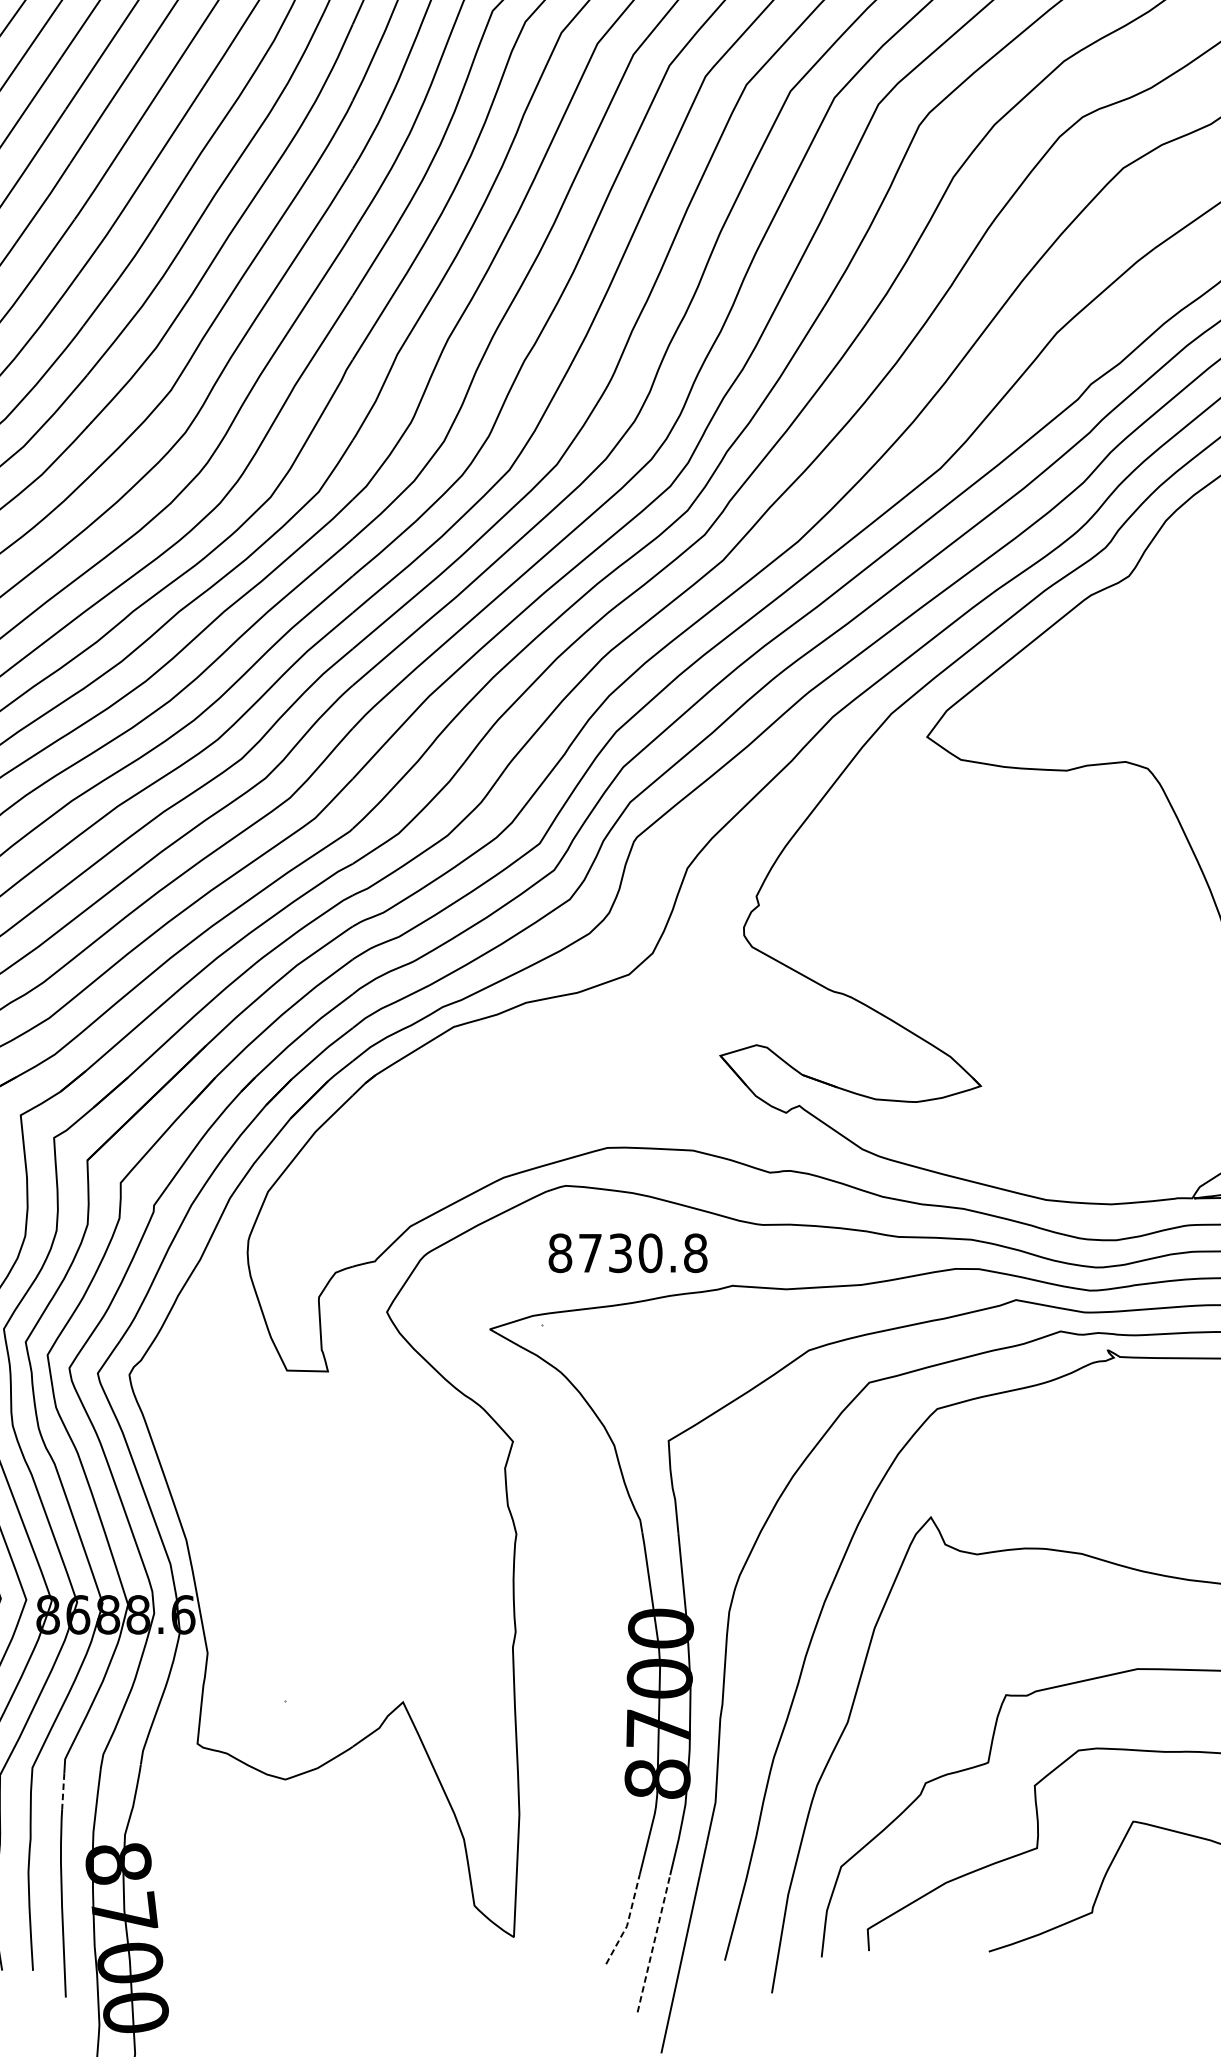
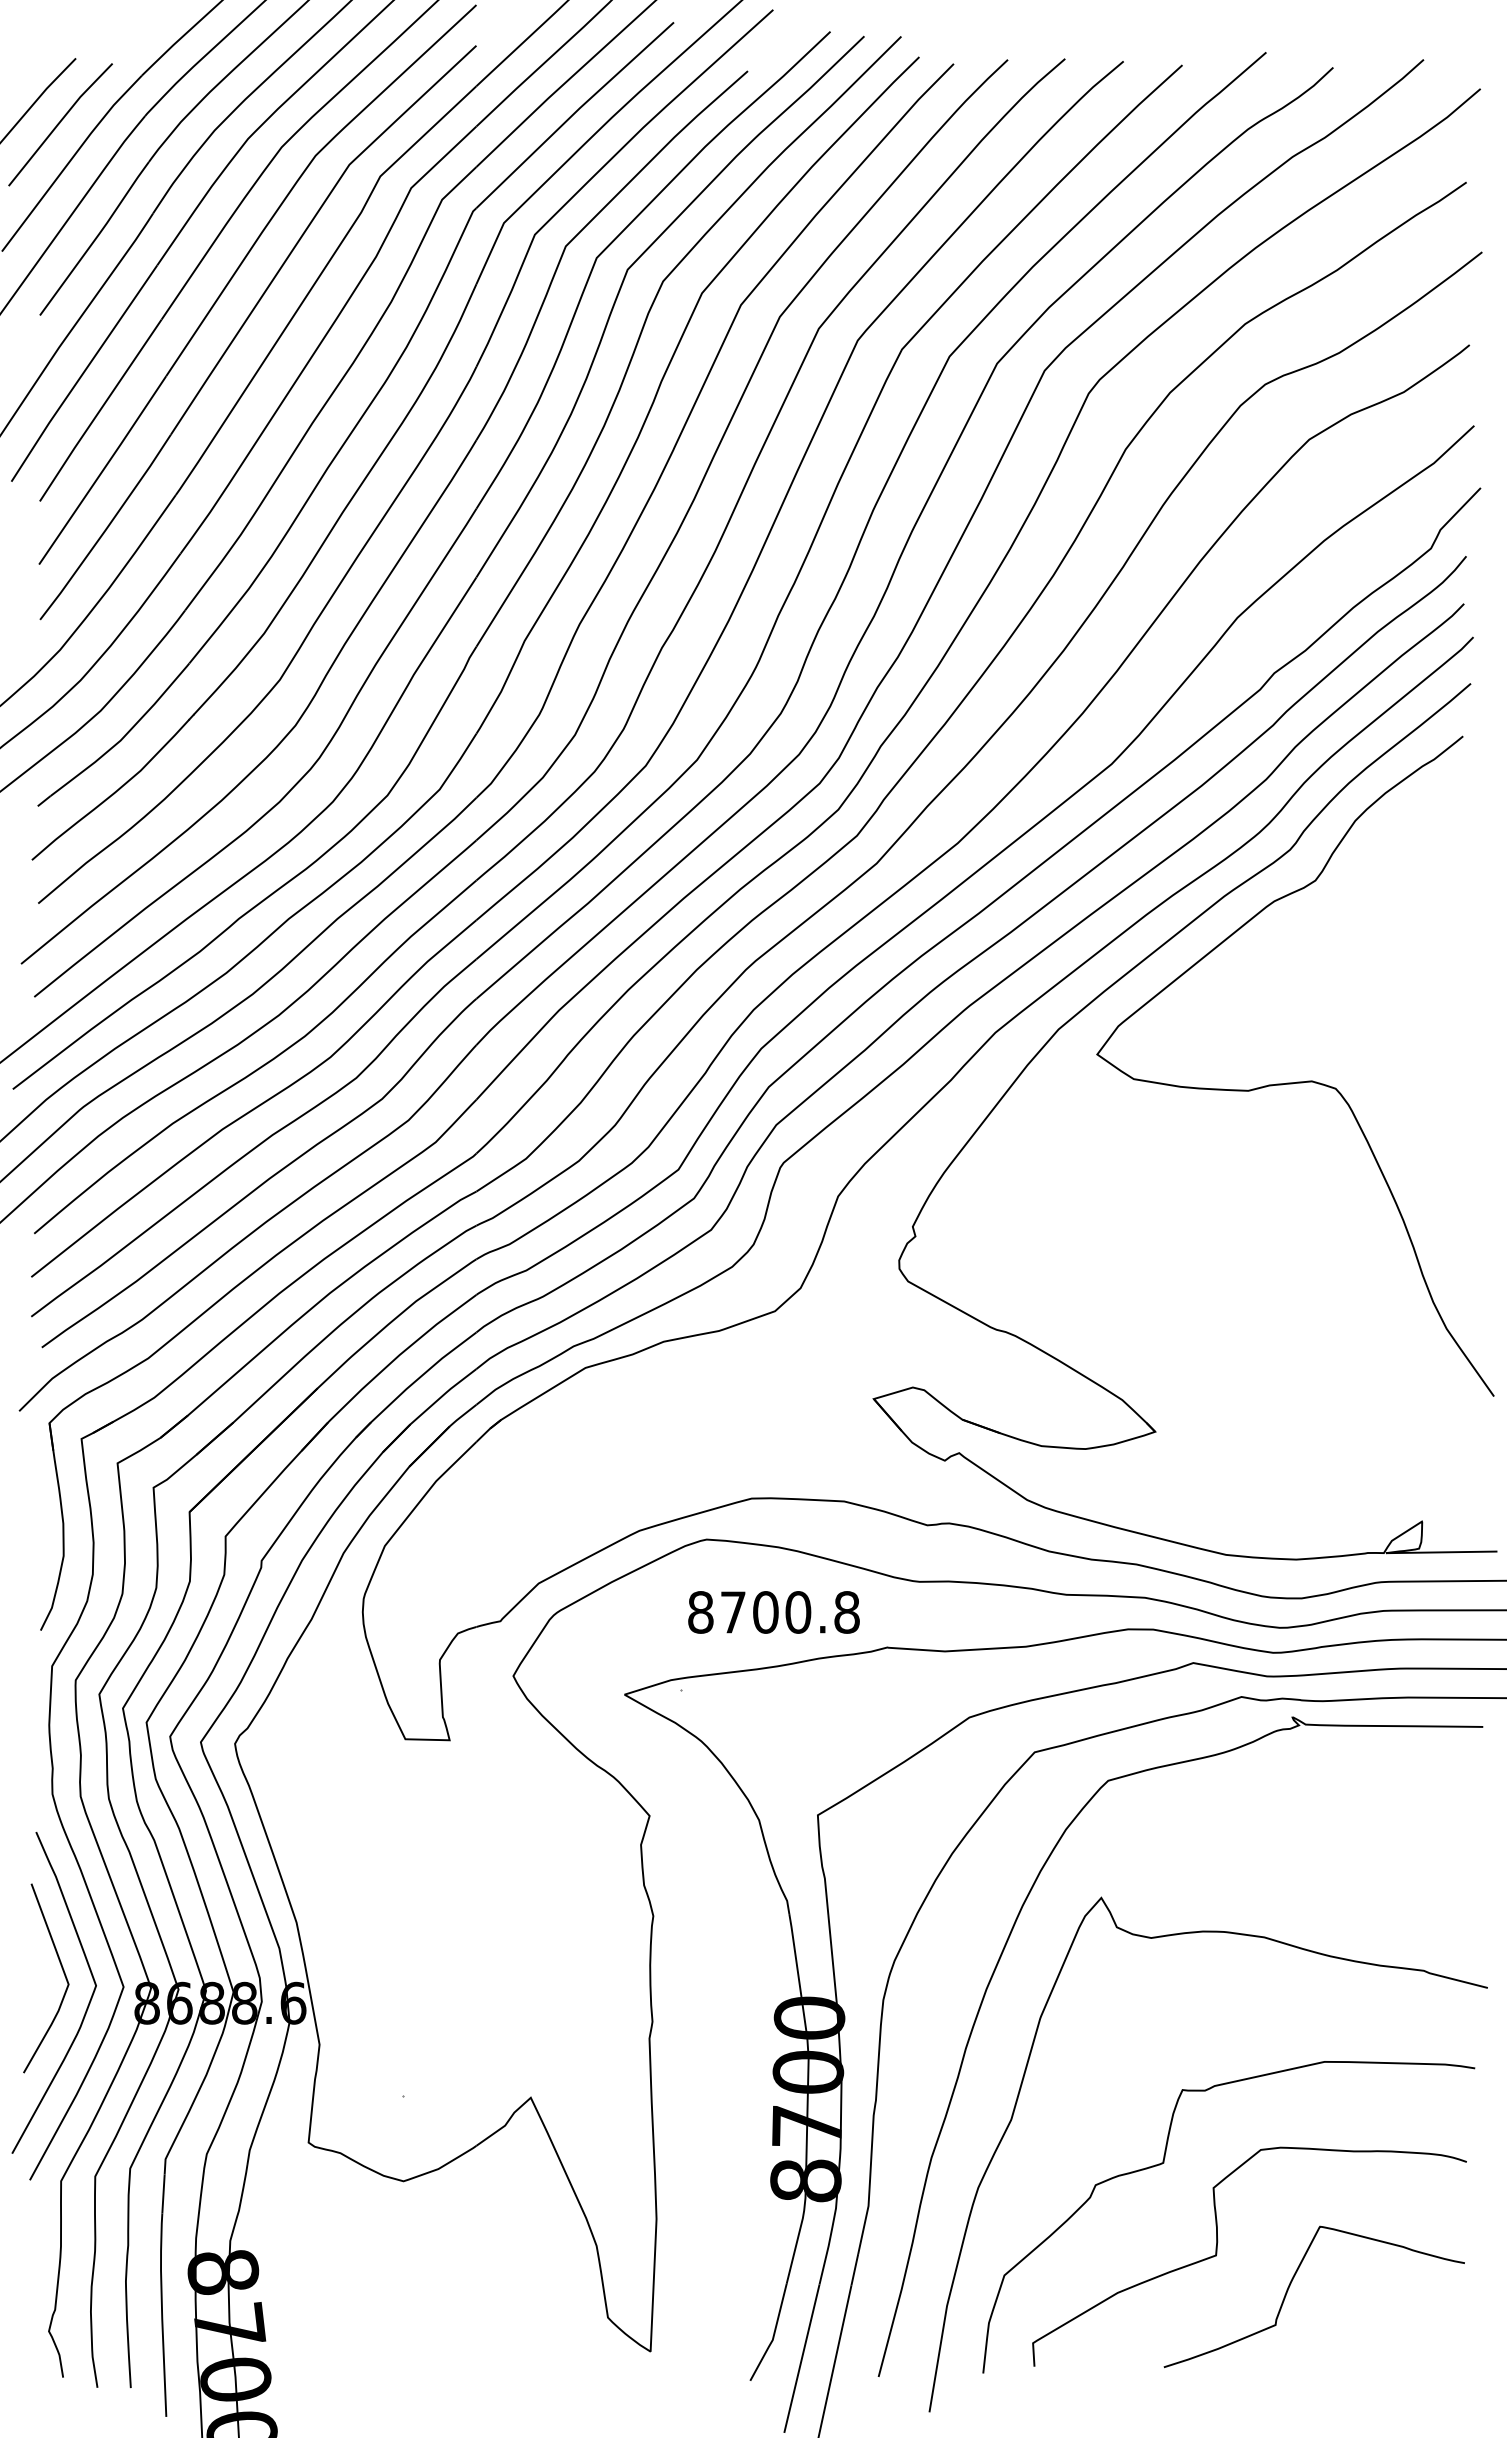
text: (620, 1253) -> (765, 1612), 8730.8 -> 8700.8
line: (63, 1792) -> (163, 2195), dashed -> solid
line: (627, 1922) -> (773, 2335), dashed -> solid
line: (654, 1943) -> (802, 2358), dashed -> solid

